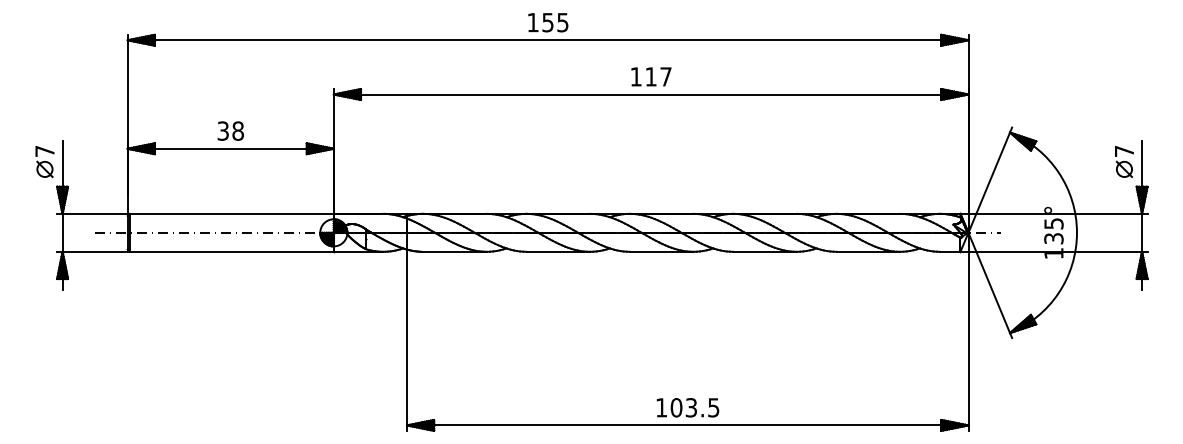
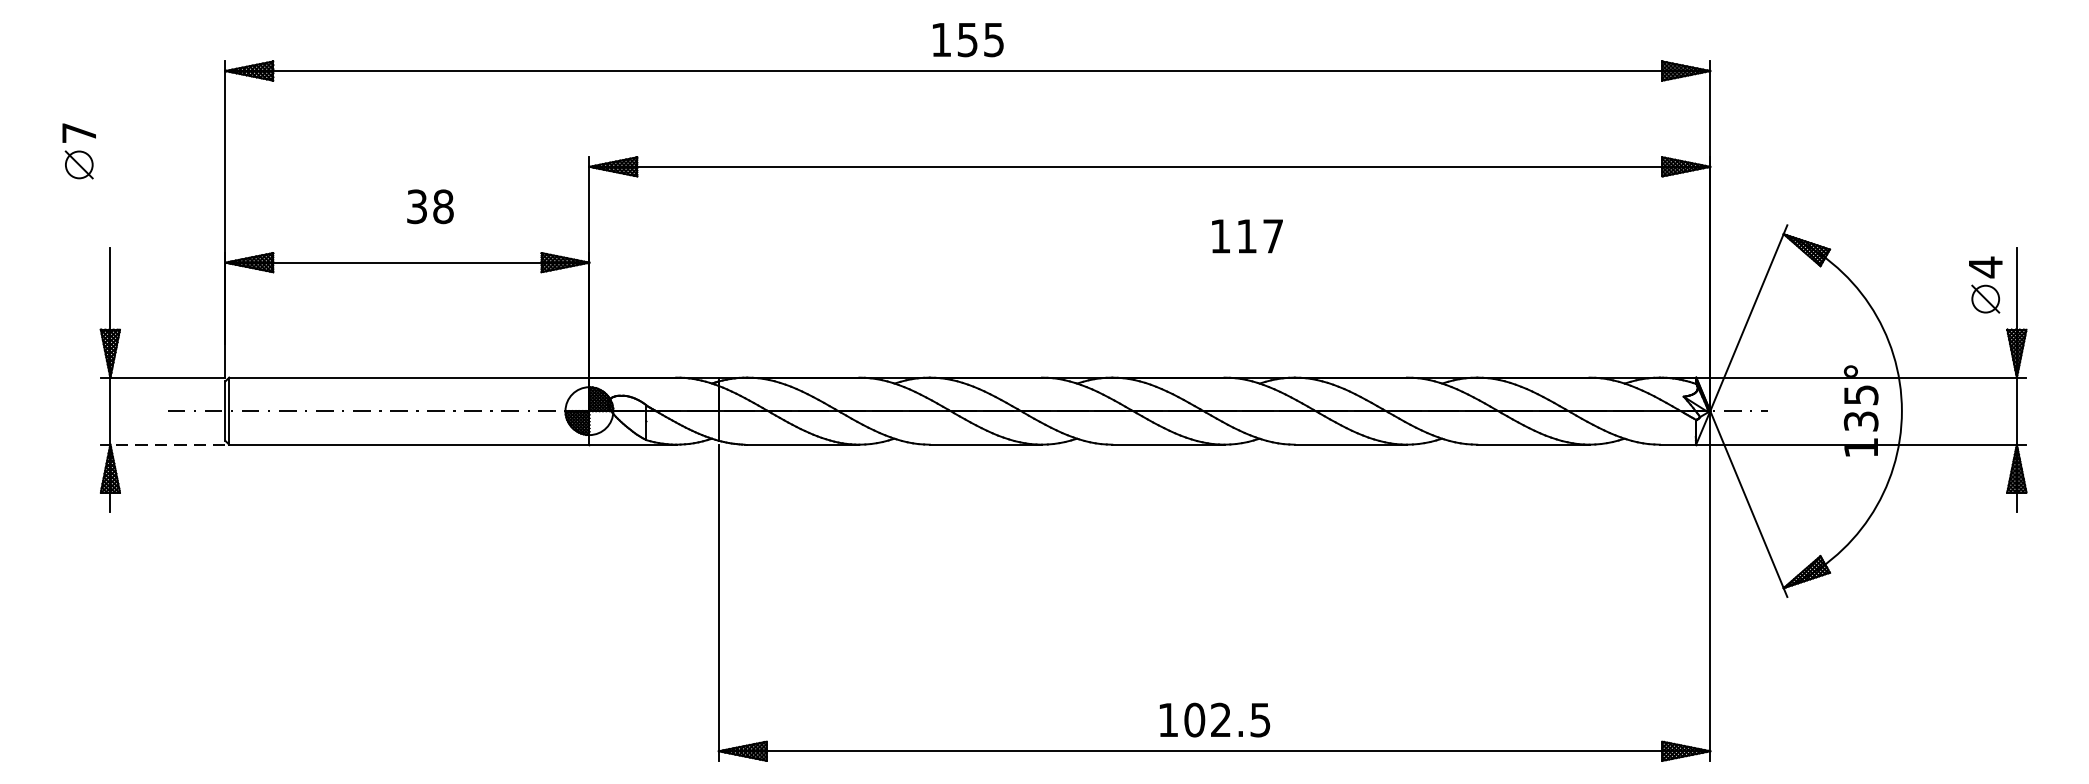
text: (651, 76) -> (1247, 235), moved
text: (230, 130) -> (429, 205), moved
text: (1124, 151) -> (1985, 267), 7 -> 4
part: (44, 162) -> (78, 152), moved
line: (95, 251) -> (168, 444), solid -> dashed
text: (690, 407) -> (1219, 719), 103.5 -> 102.5

